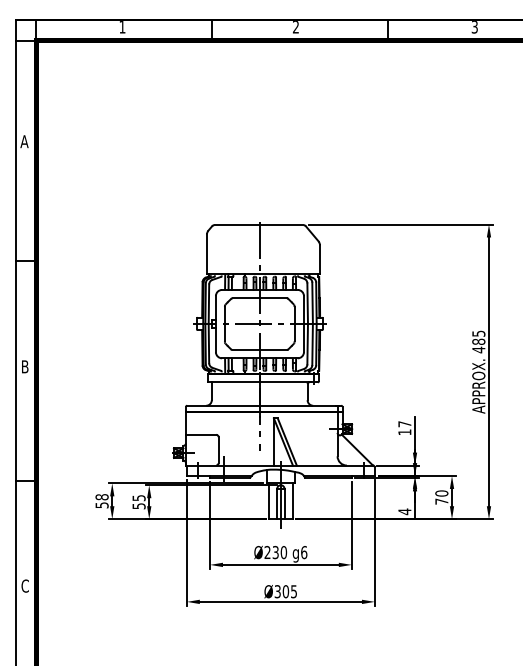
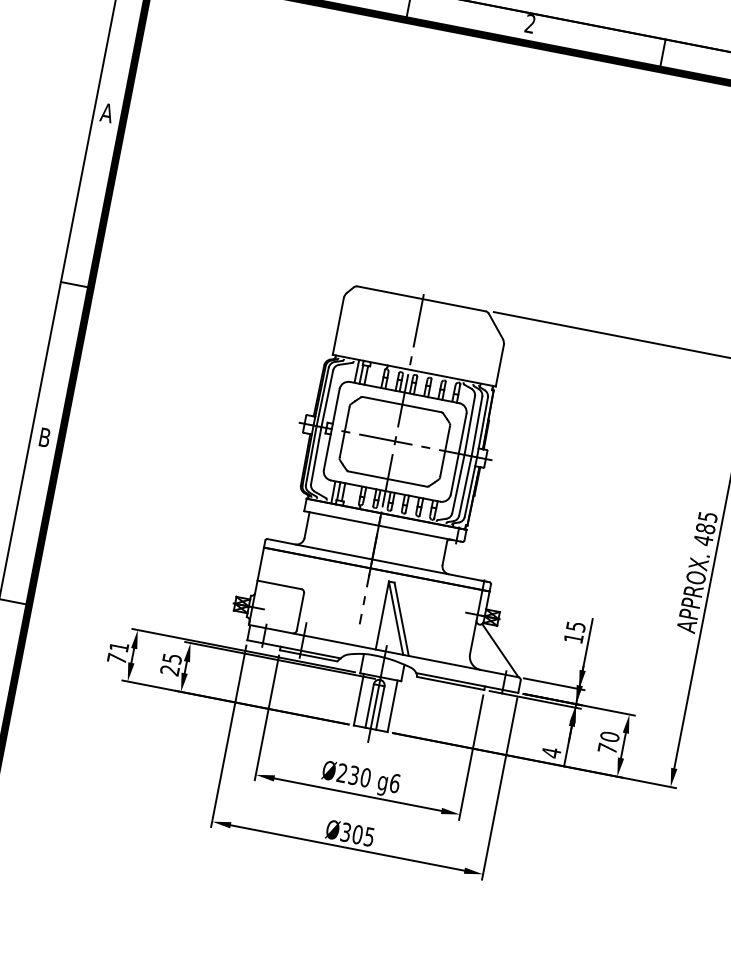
text: (404, 424) -> (575, 626), 17 -> 15
text: (101, 501) -> (117, 653), 58 -> 71
text: (138, 506) -> (169, 670), 55 -> 25

